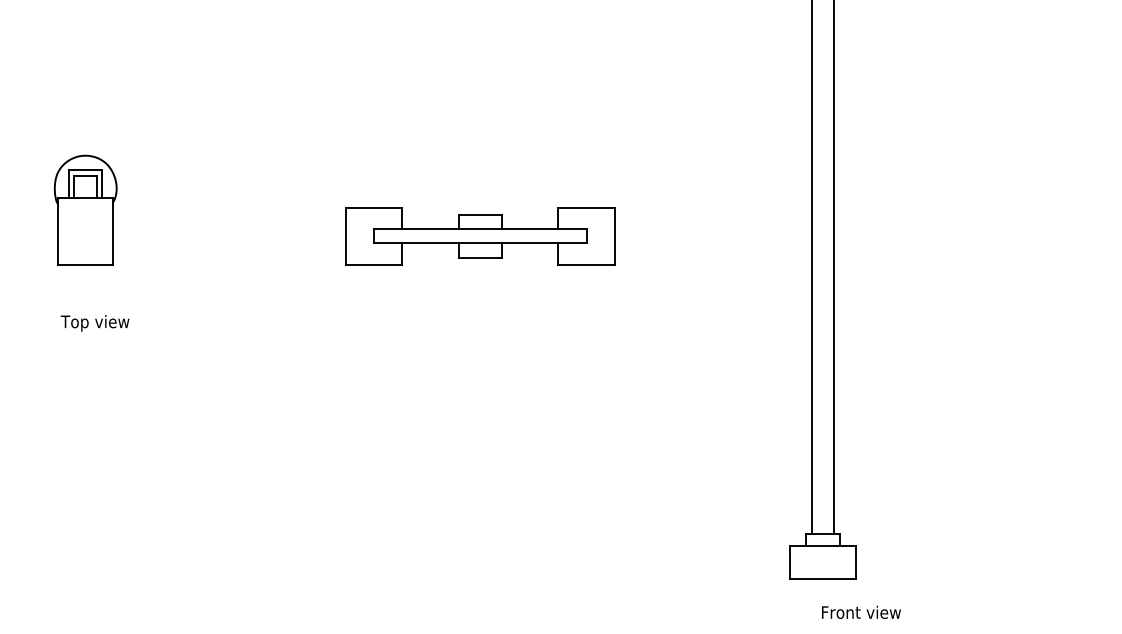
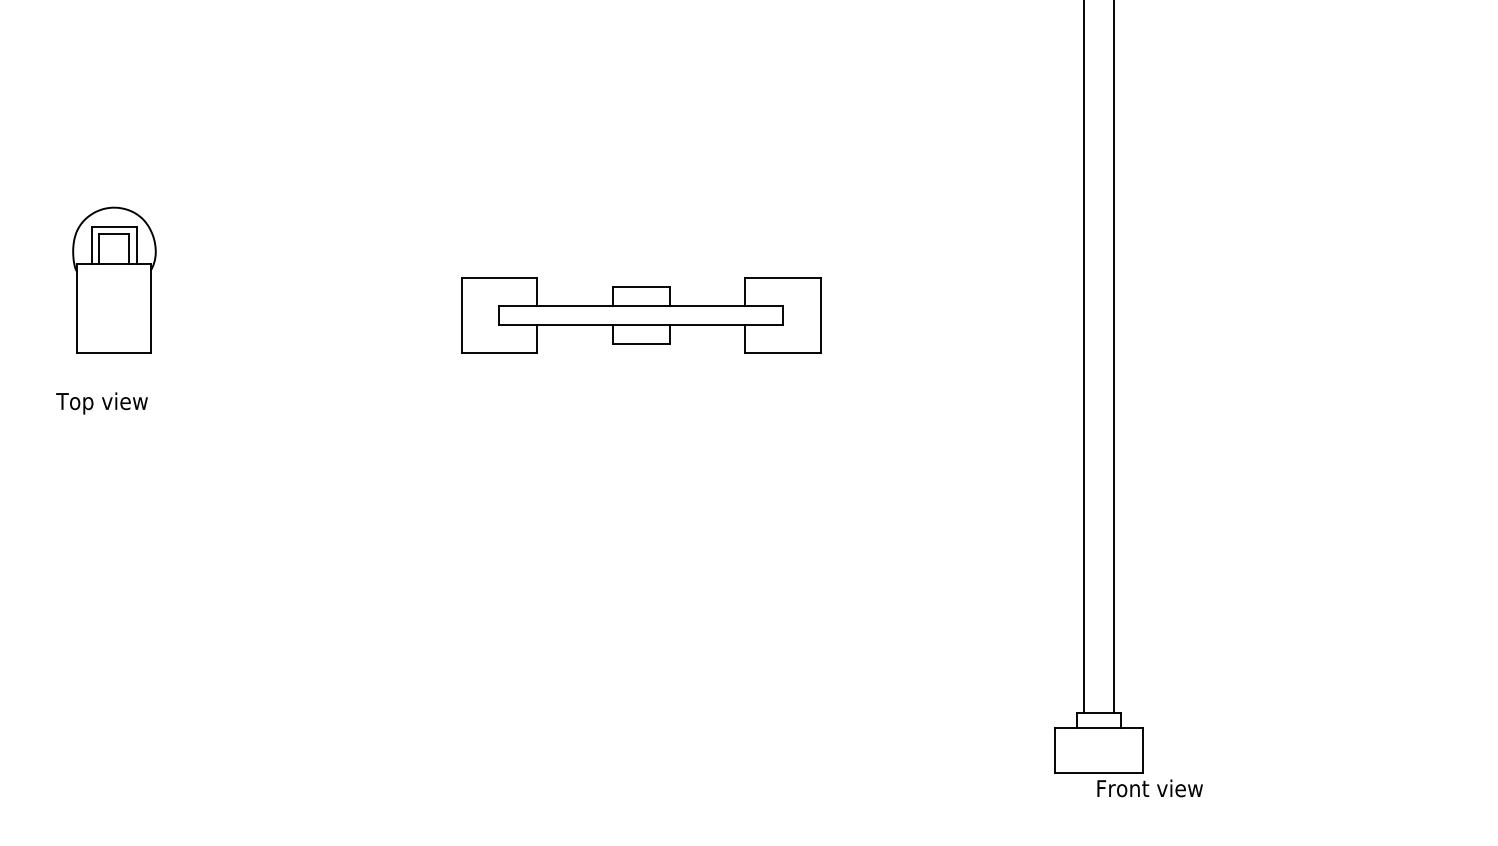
text: (94, 323) -> (101, 403), moved
text: (860, 612) -> (1149, 788), moved

